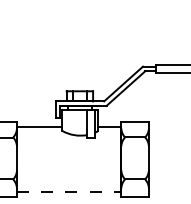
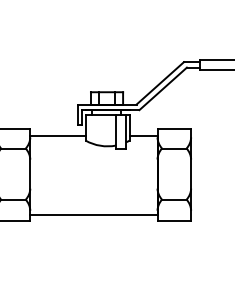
line: (68, 191) -> (93, 214), dashed -> solid

